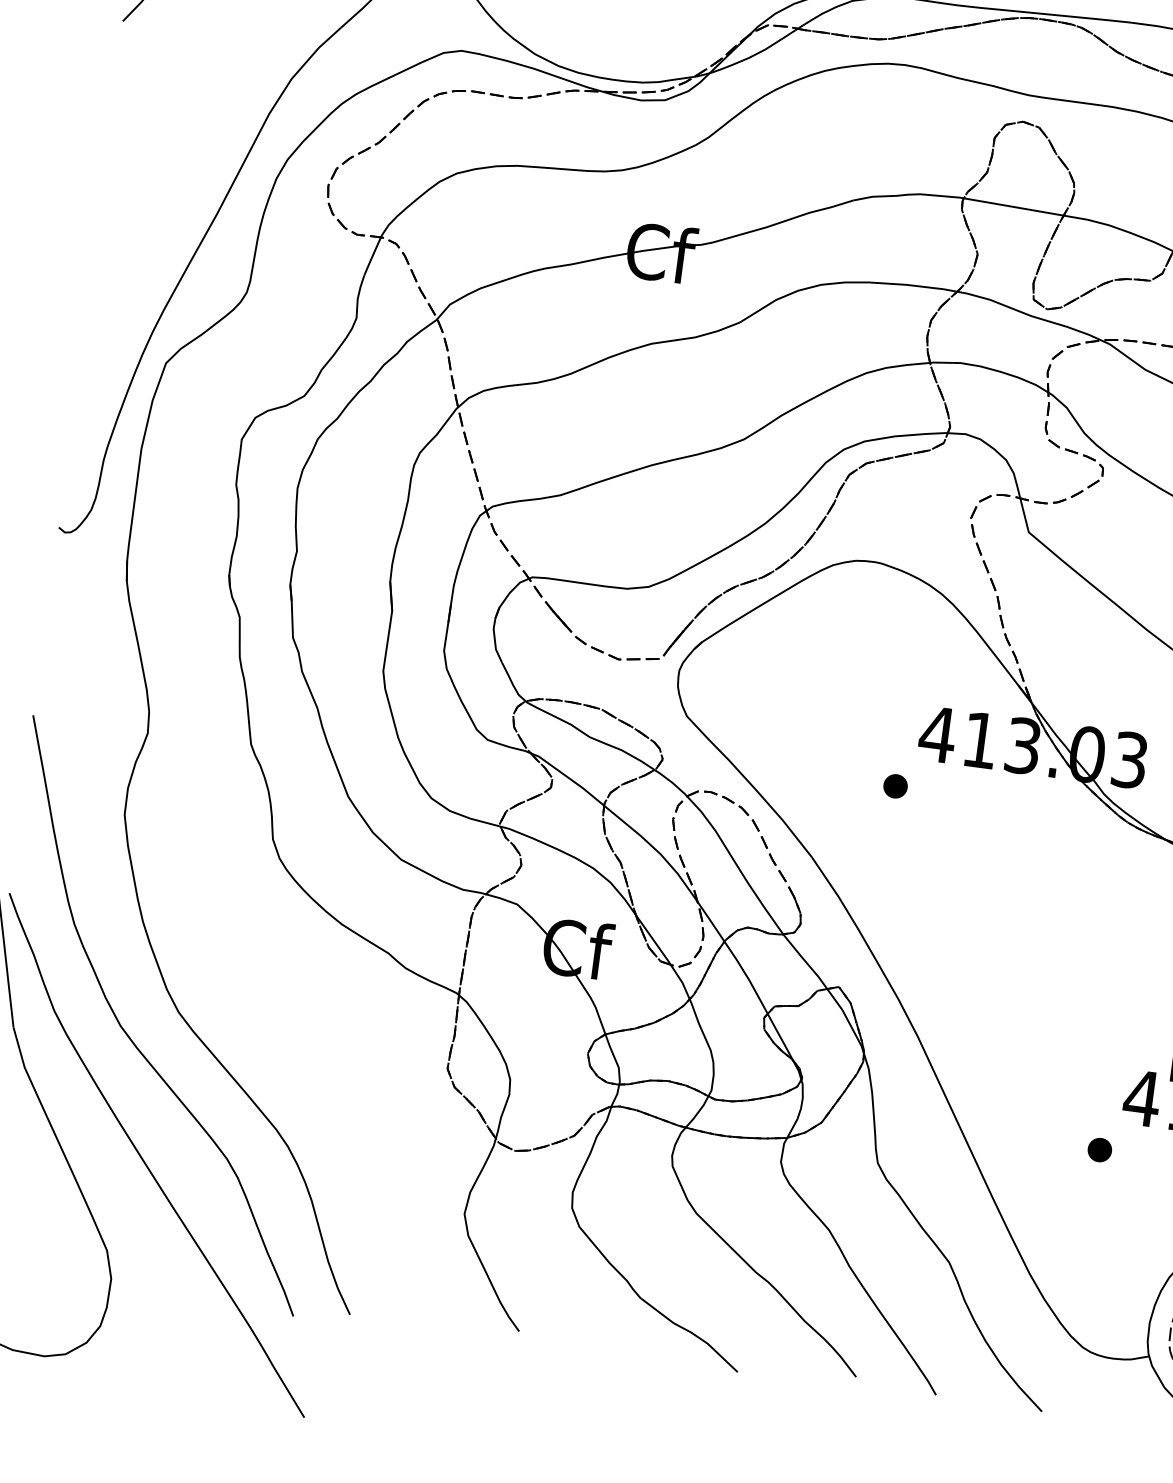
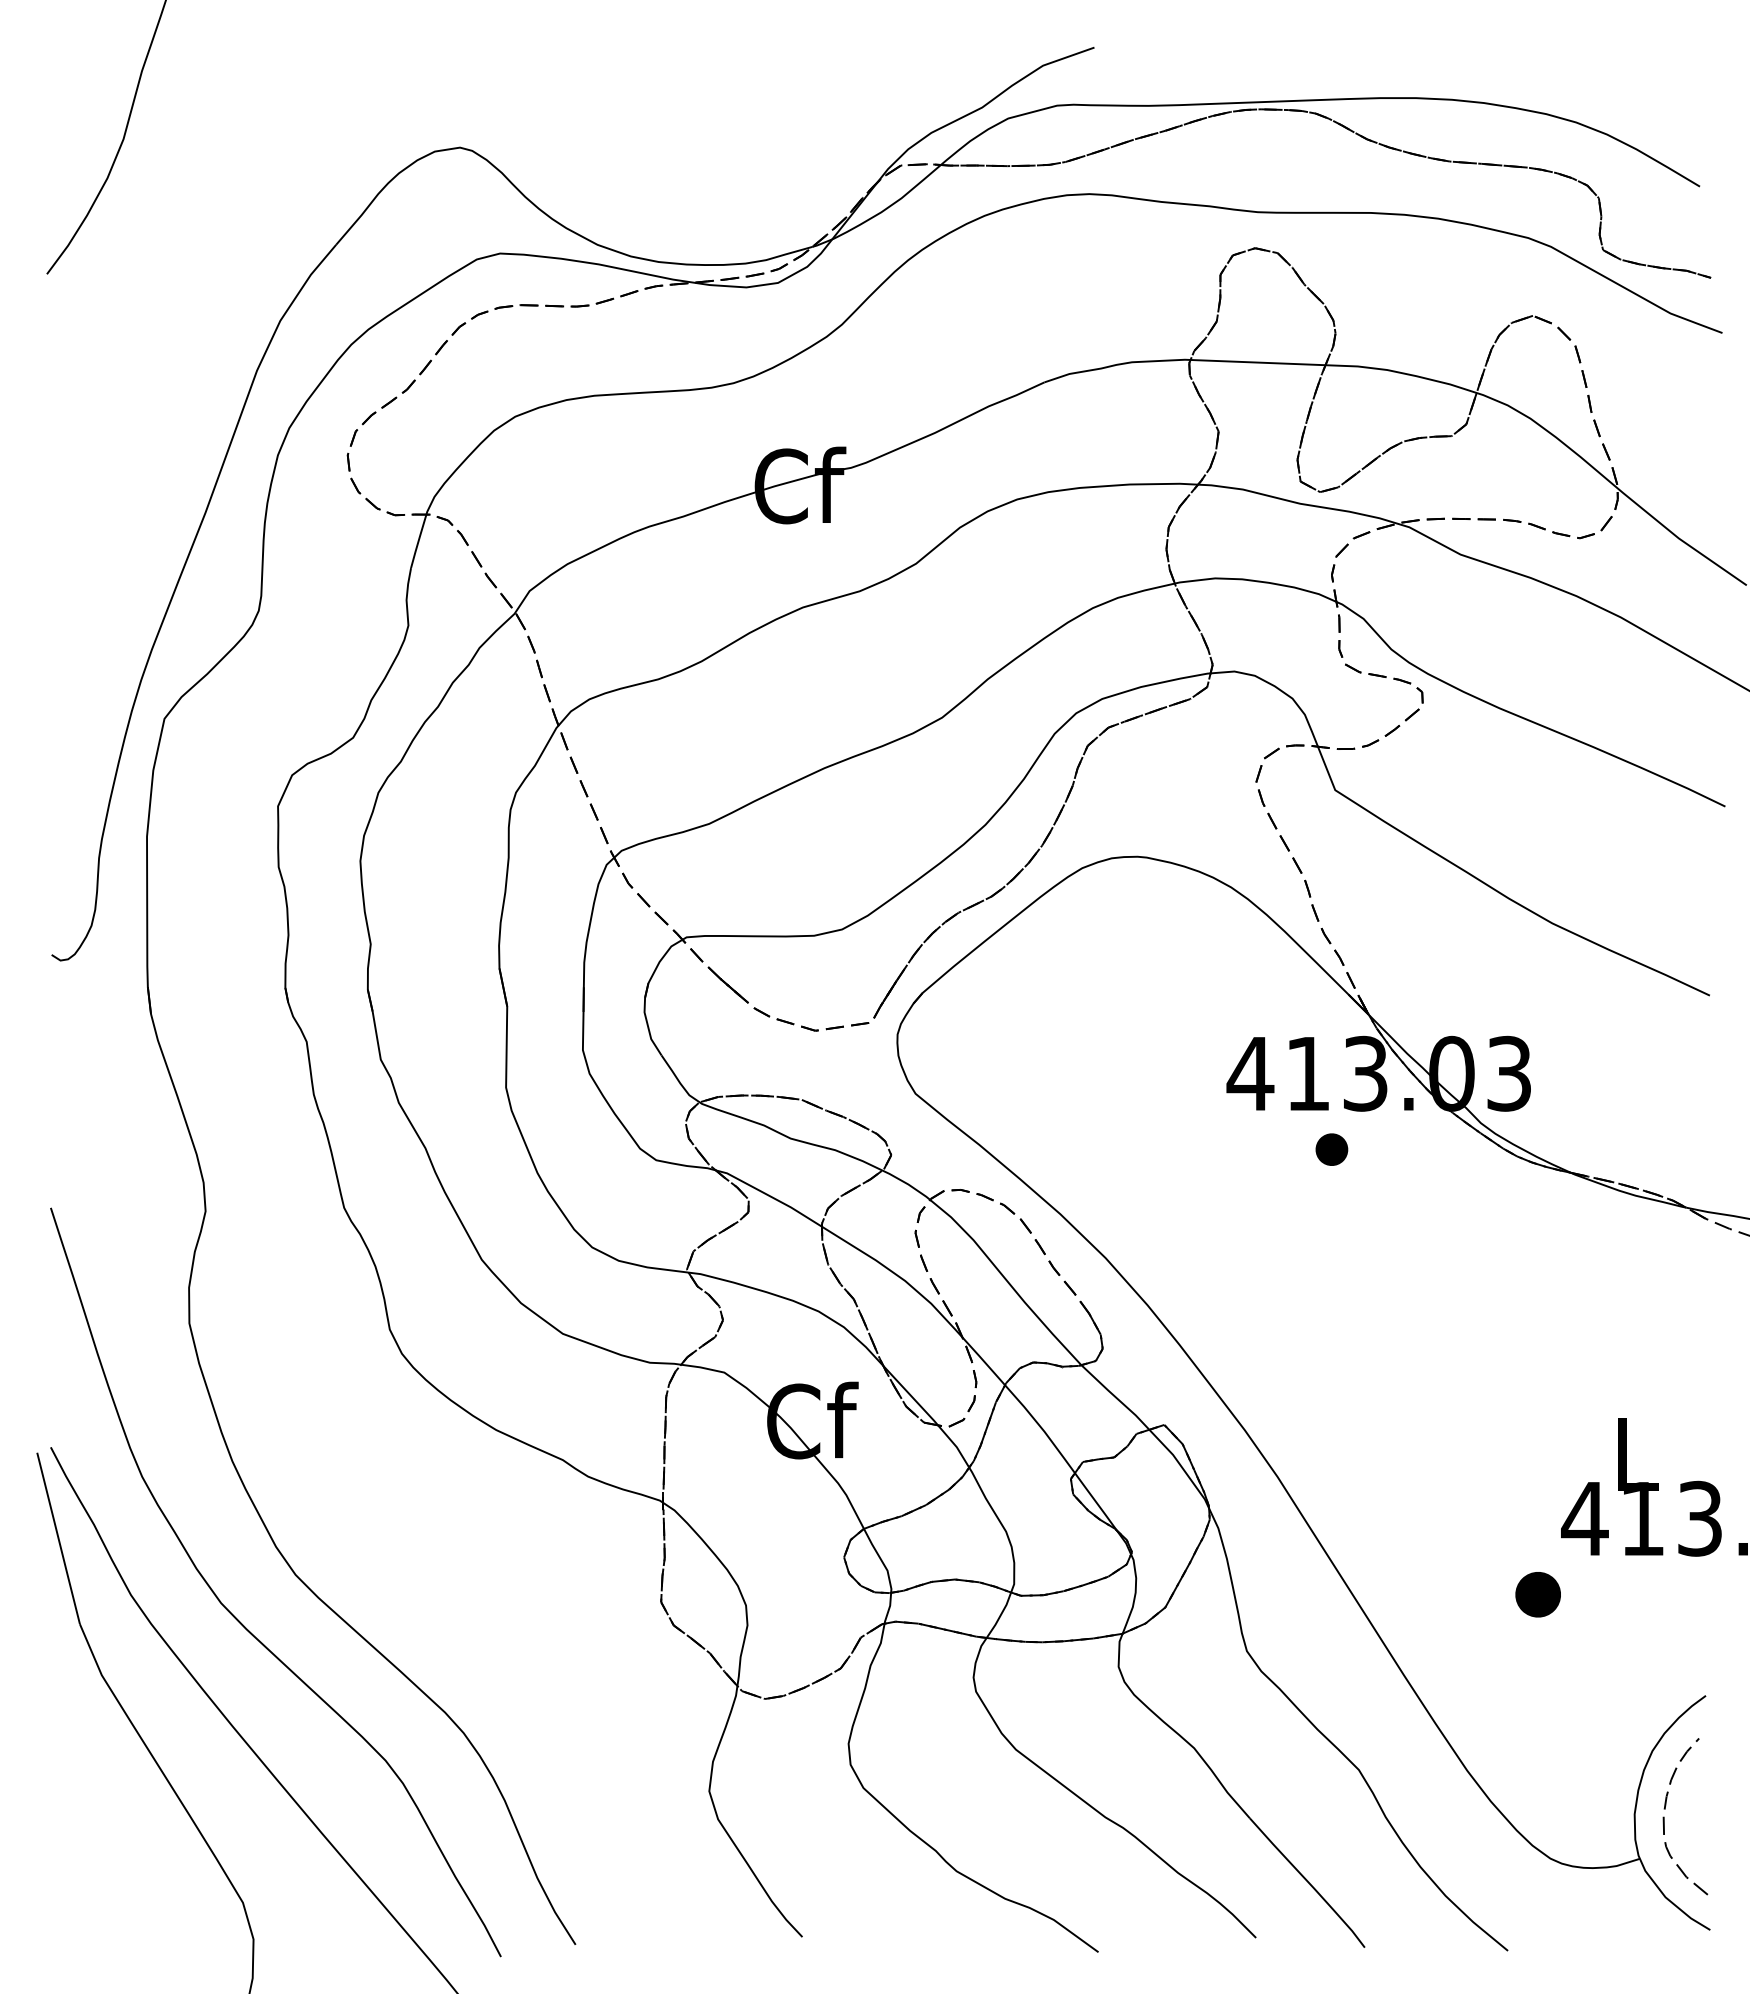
part: (895, 786) -> (1331, 1149), moved
part: (1100, 1149) -> (1538, 1594), size x1.4

